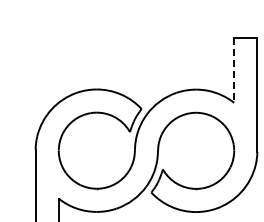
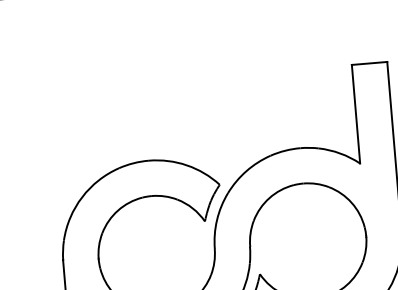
line: (234, 71) -> (356, 115), dashed -> solid

